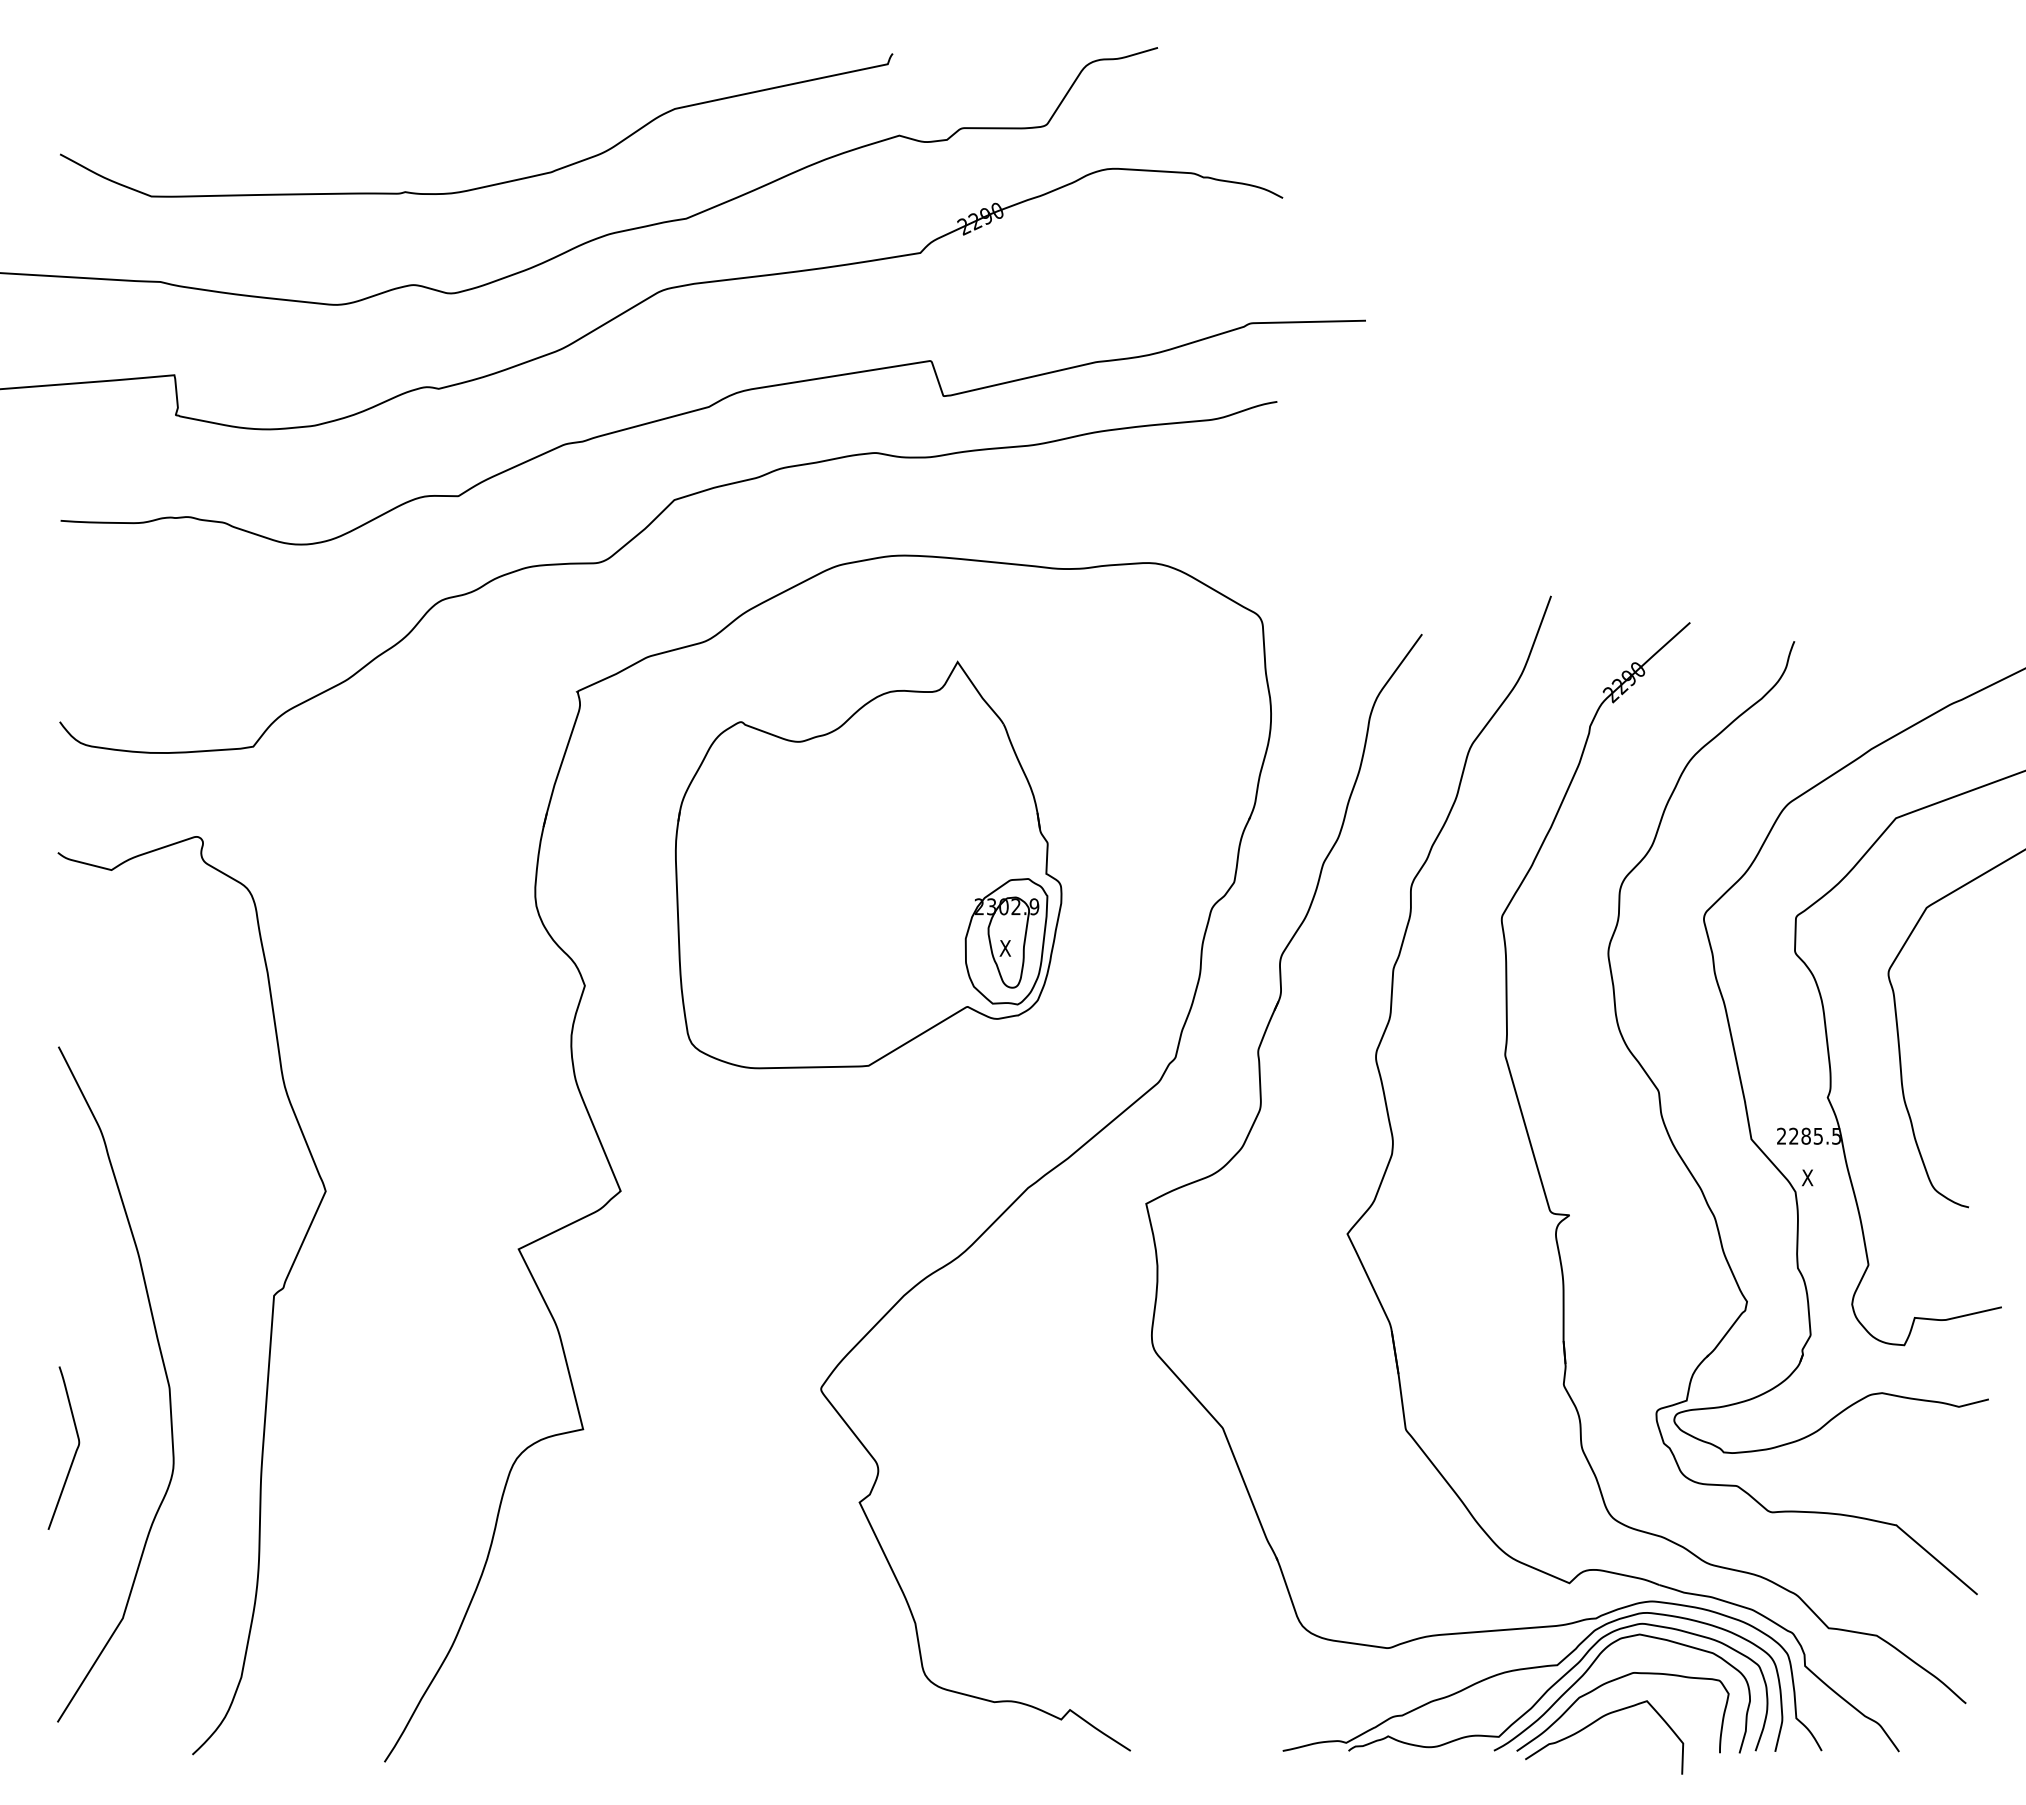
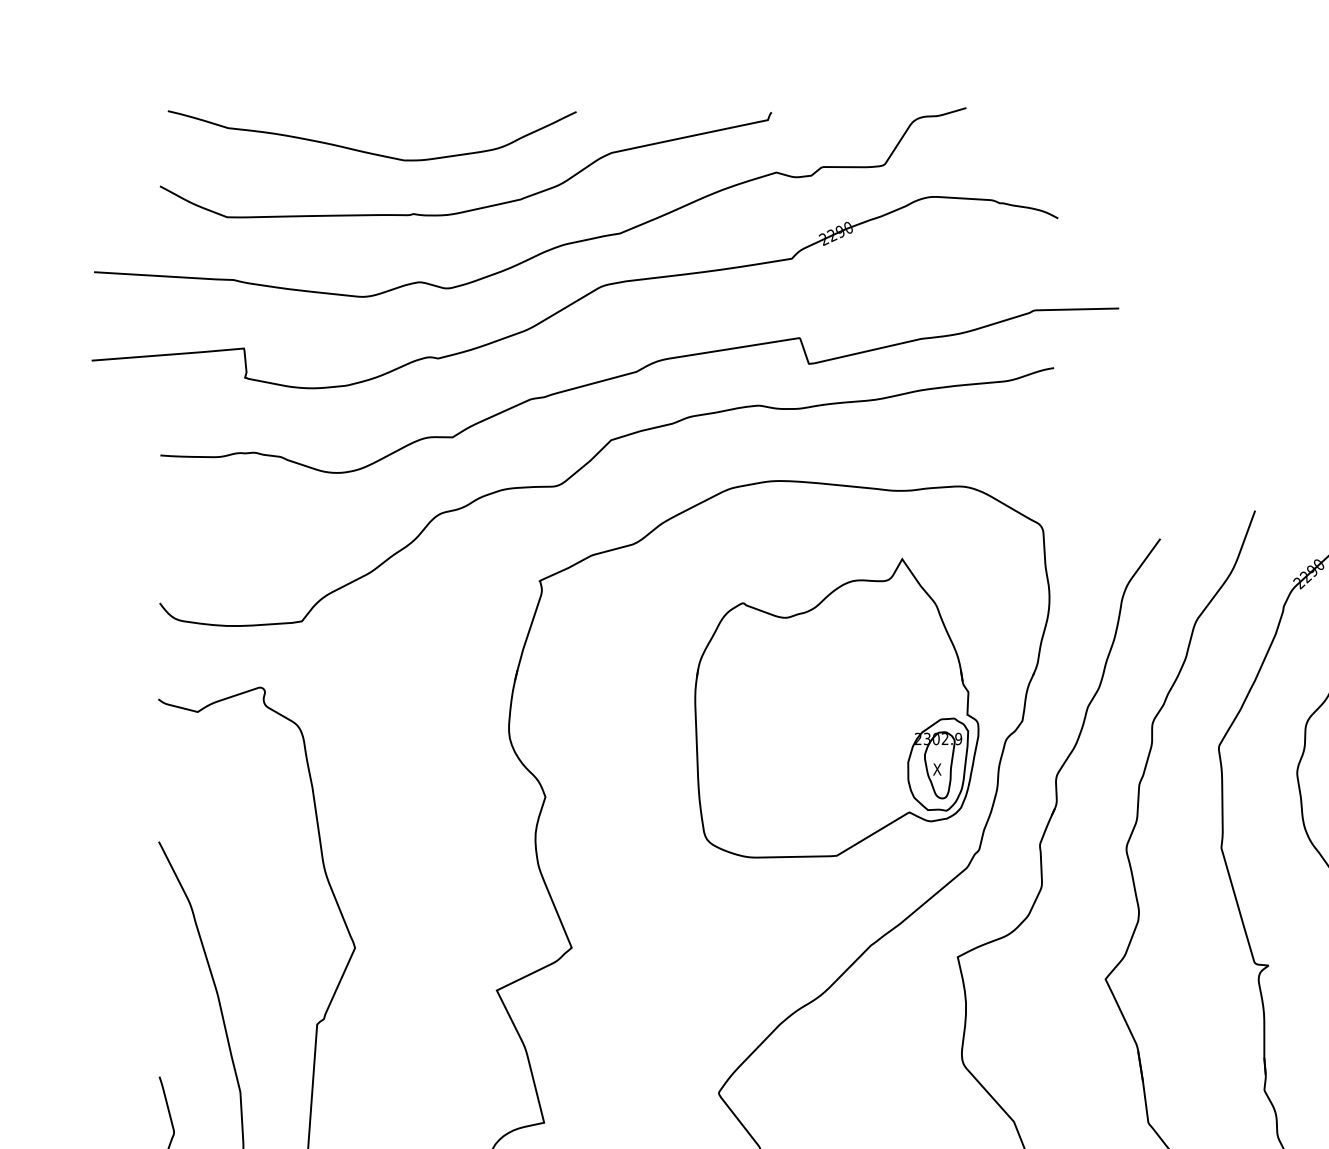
curve: (342, 107) -> (367, 151), added
part: (868, 864) -> (836, 707), moved

